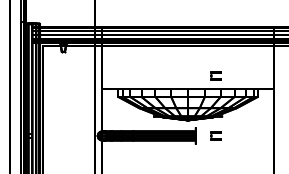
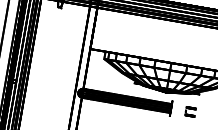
part: (215, 75) -> (199, 54), removed

